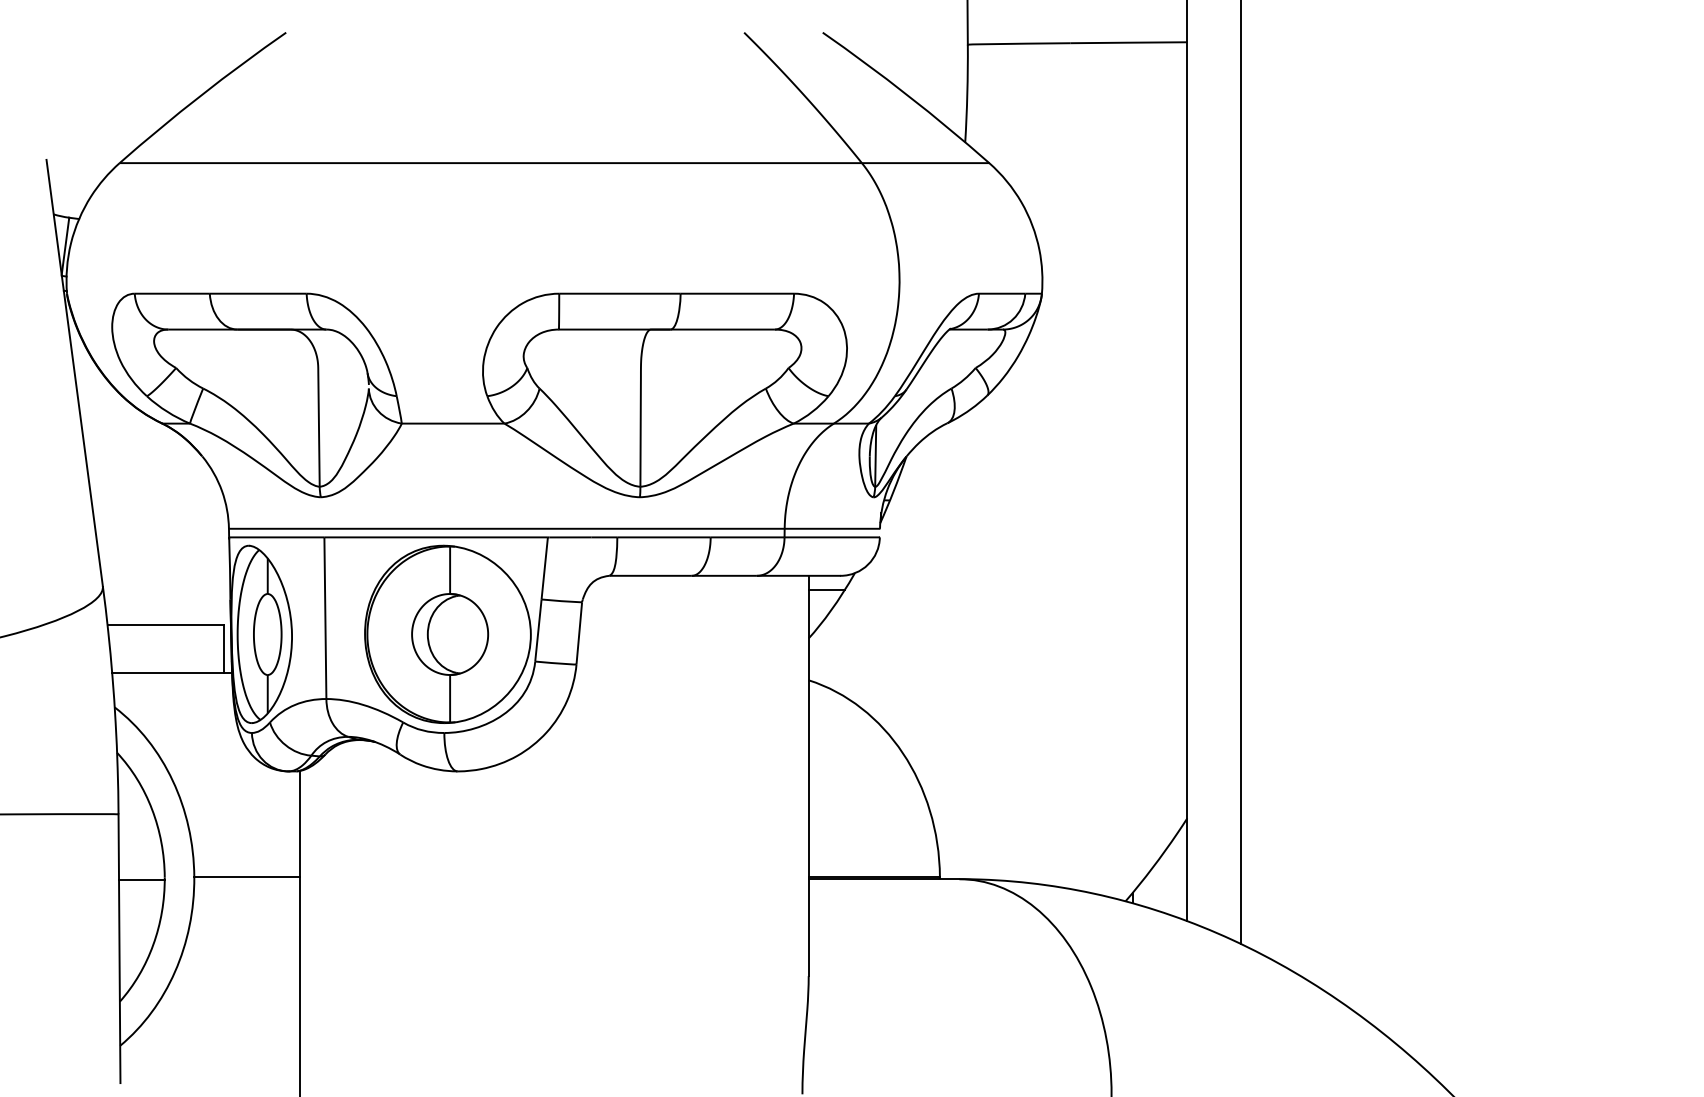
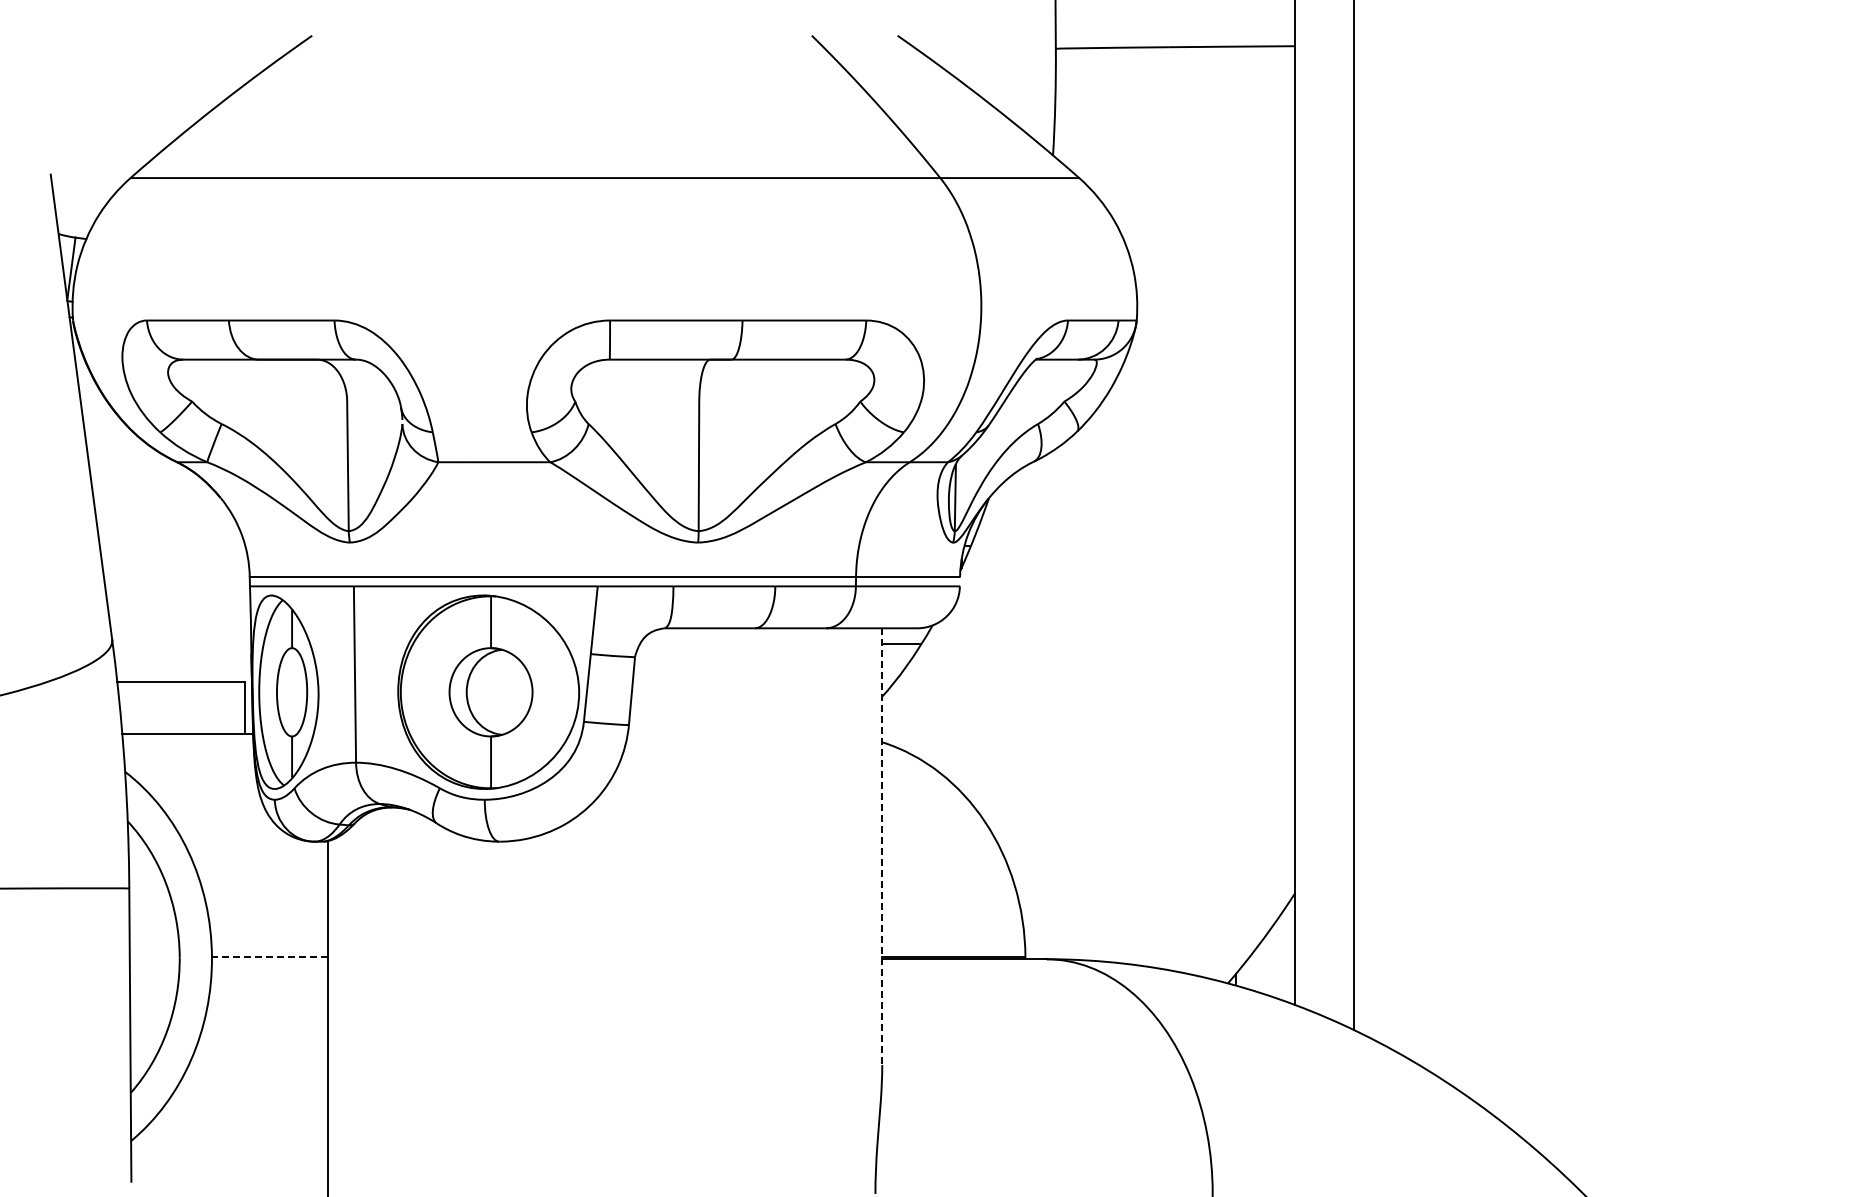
line: (808, 776) -> (882, 847), solid -> dashed
line: (247, 877) -> (269, 957), solid -> dashed
line: (141, 880) -> (154, 960), removed

